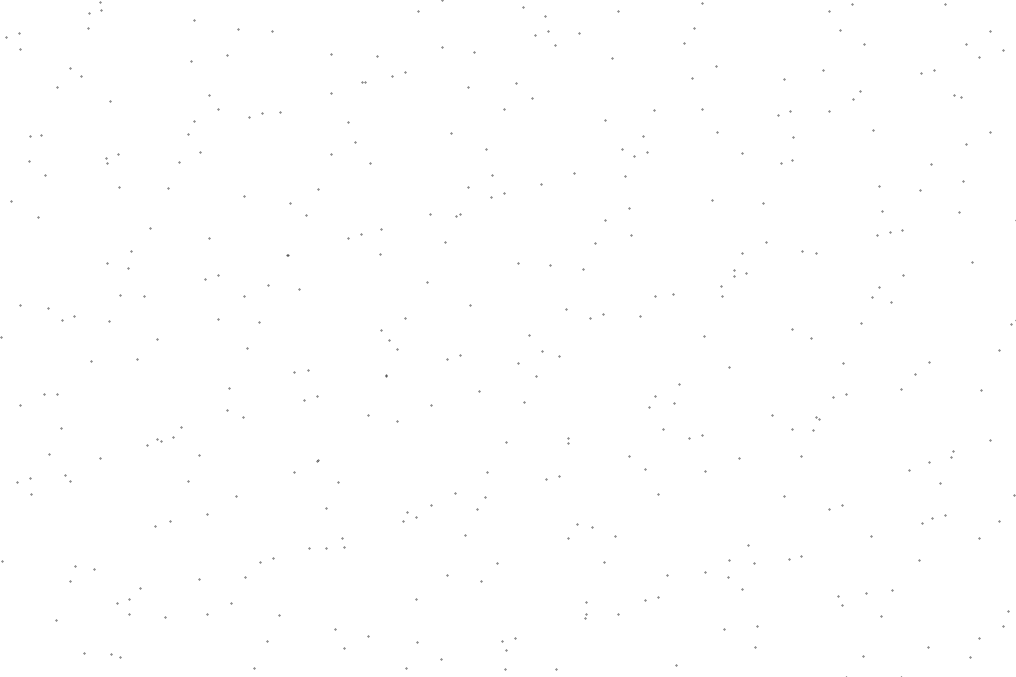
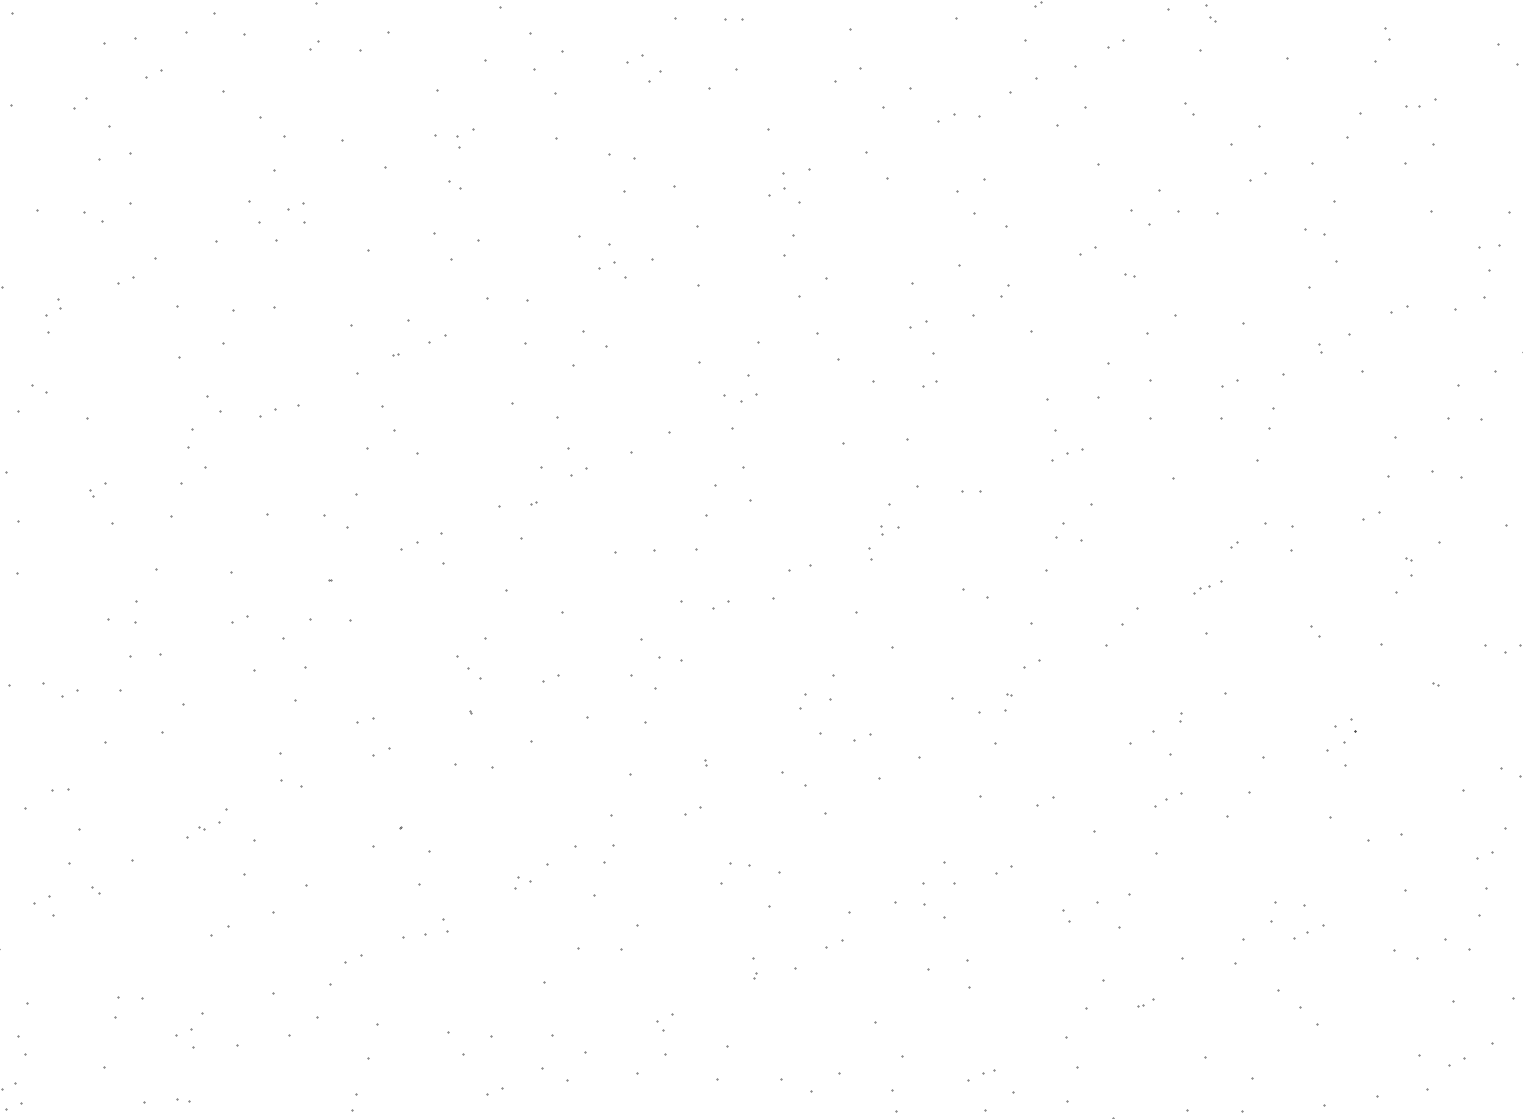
part: (982, 354) -> (1201, 589), added

